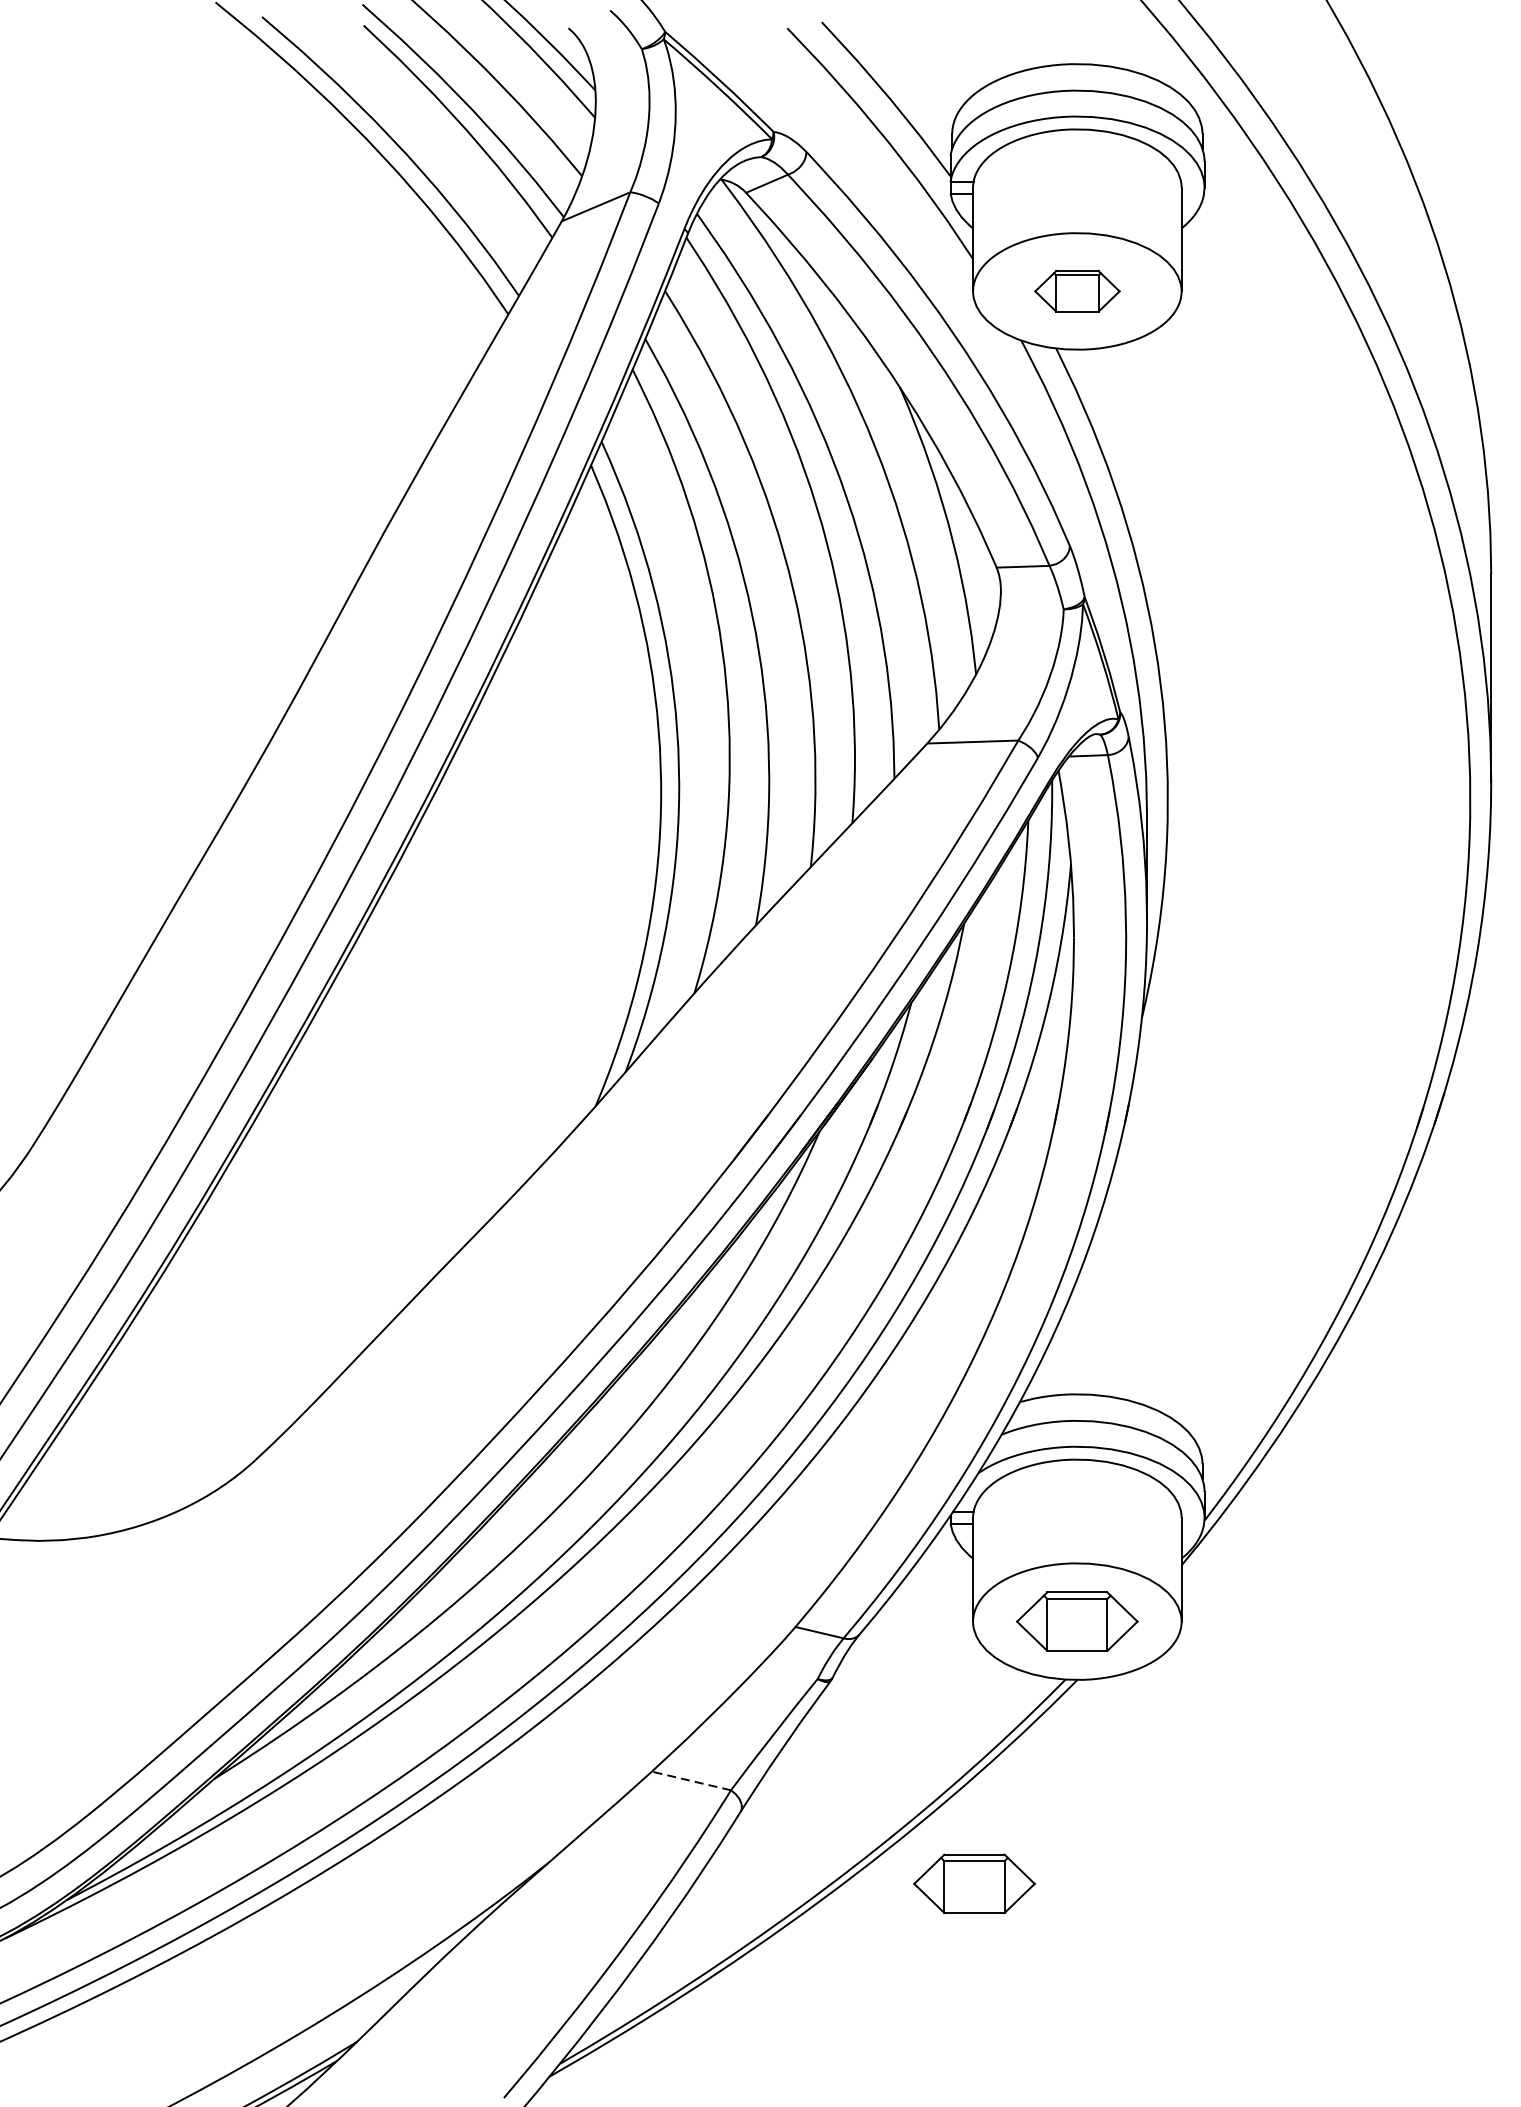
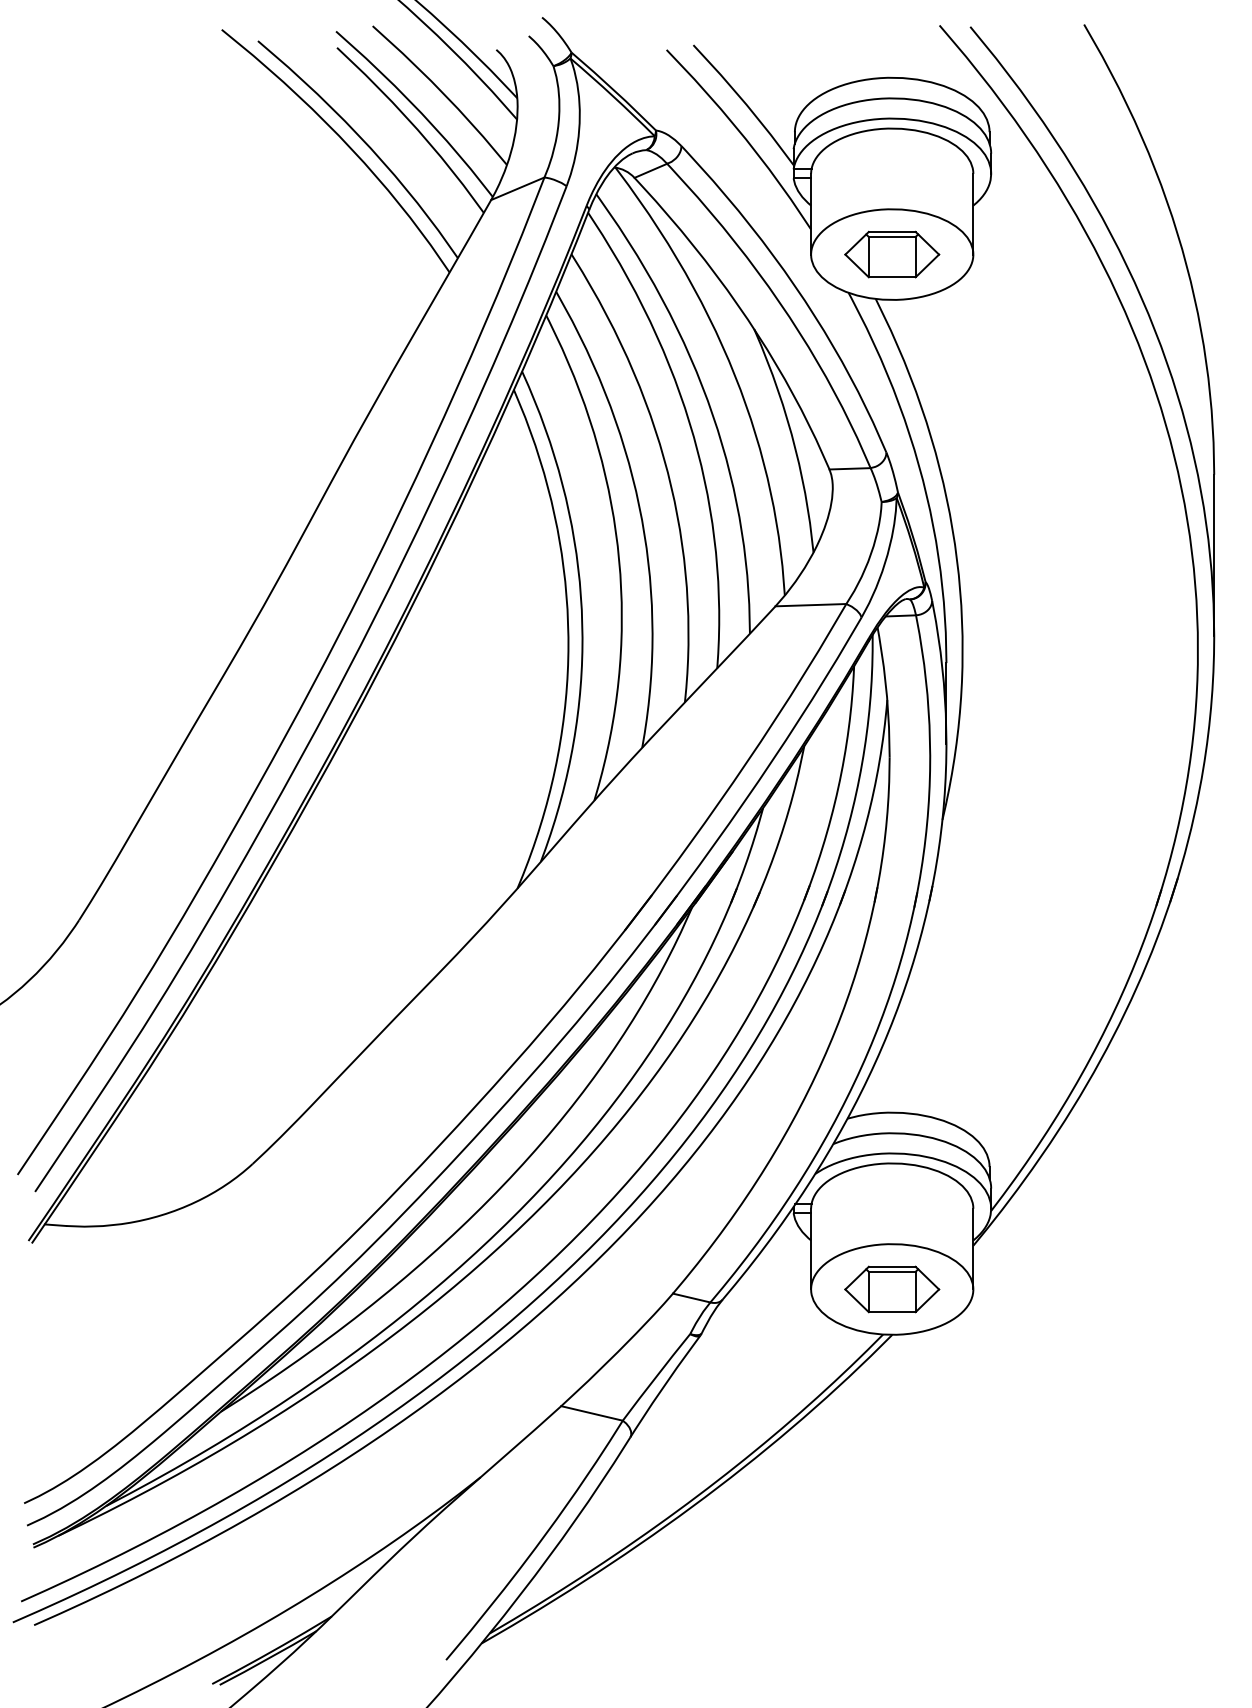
part: (1077, 291) -> (892, 254), size x1.43
line: (692, 1781) -> (592, 1413), dashed -> solid
part: (974, 1883) -> (812, 1493), removed

